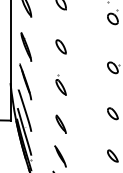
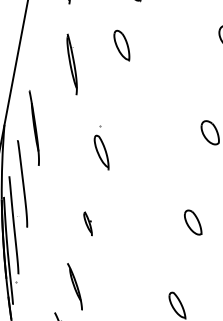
line: (26, 46) -> (72, 63), moved
part: (60, 46) -> (121, 44), moved
part: (60, 123) -> (87, 222), size x0.6

